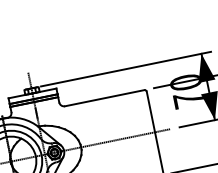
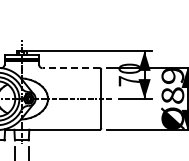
line: (105, 98) -> (71, 68), solid -> dashed

